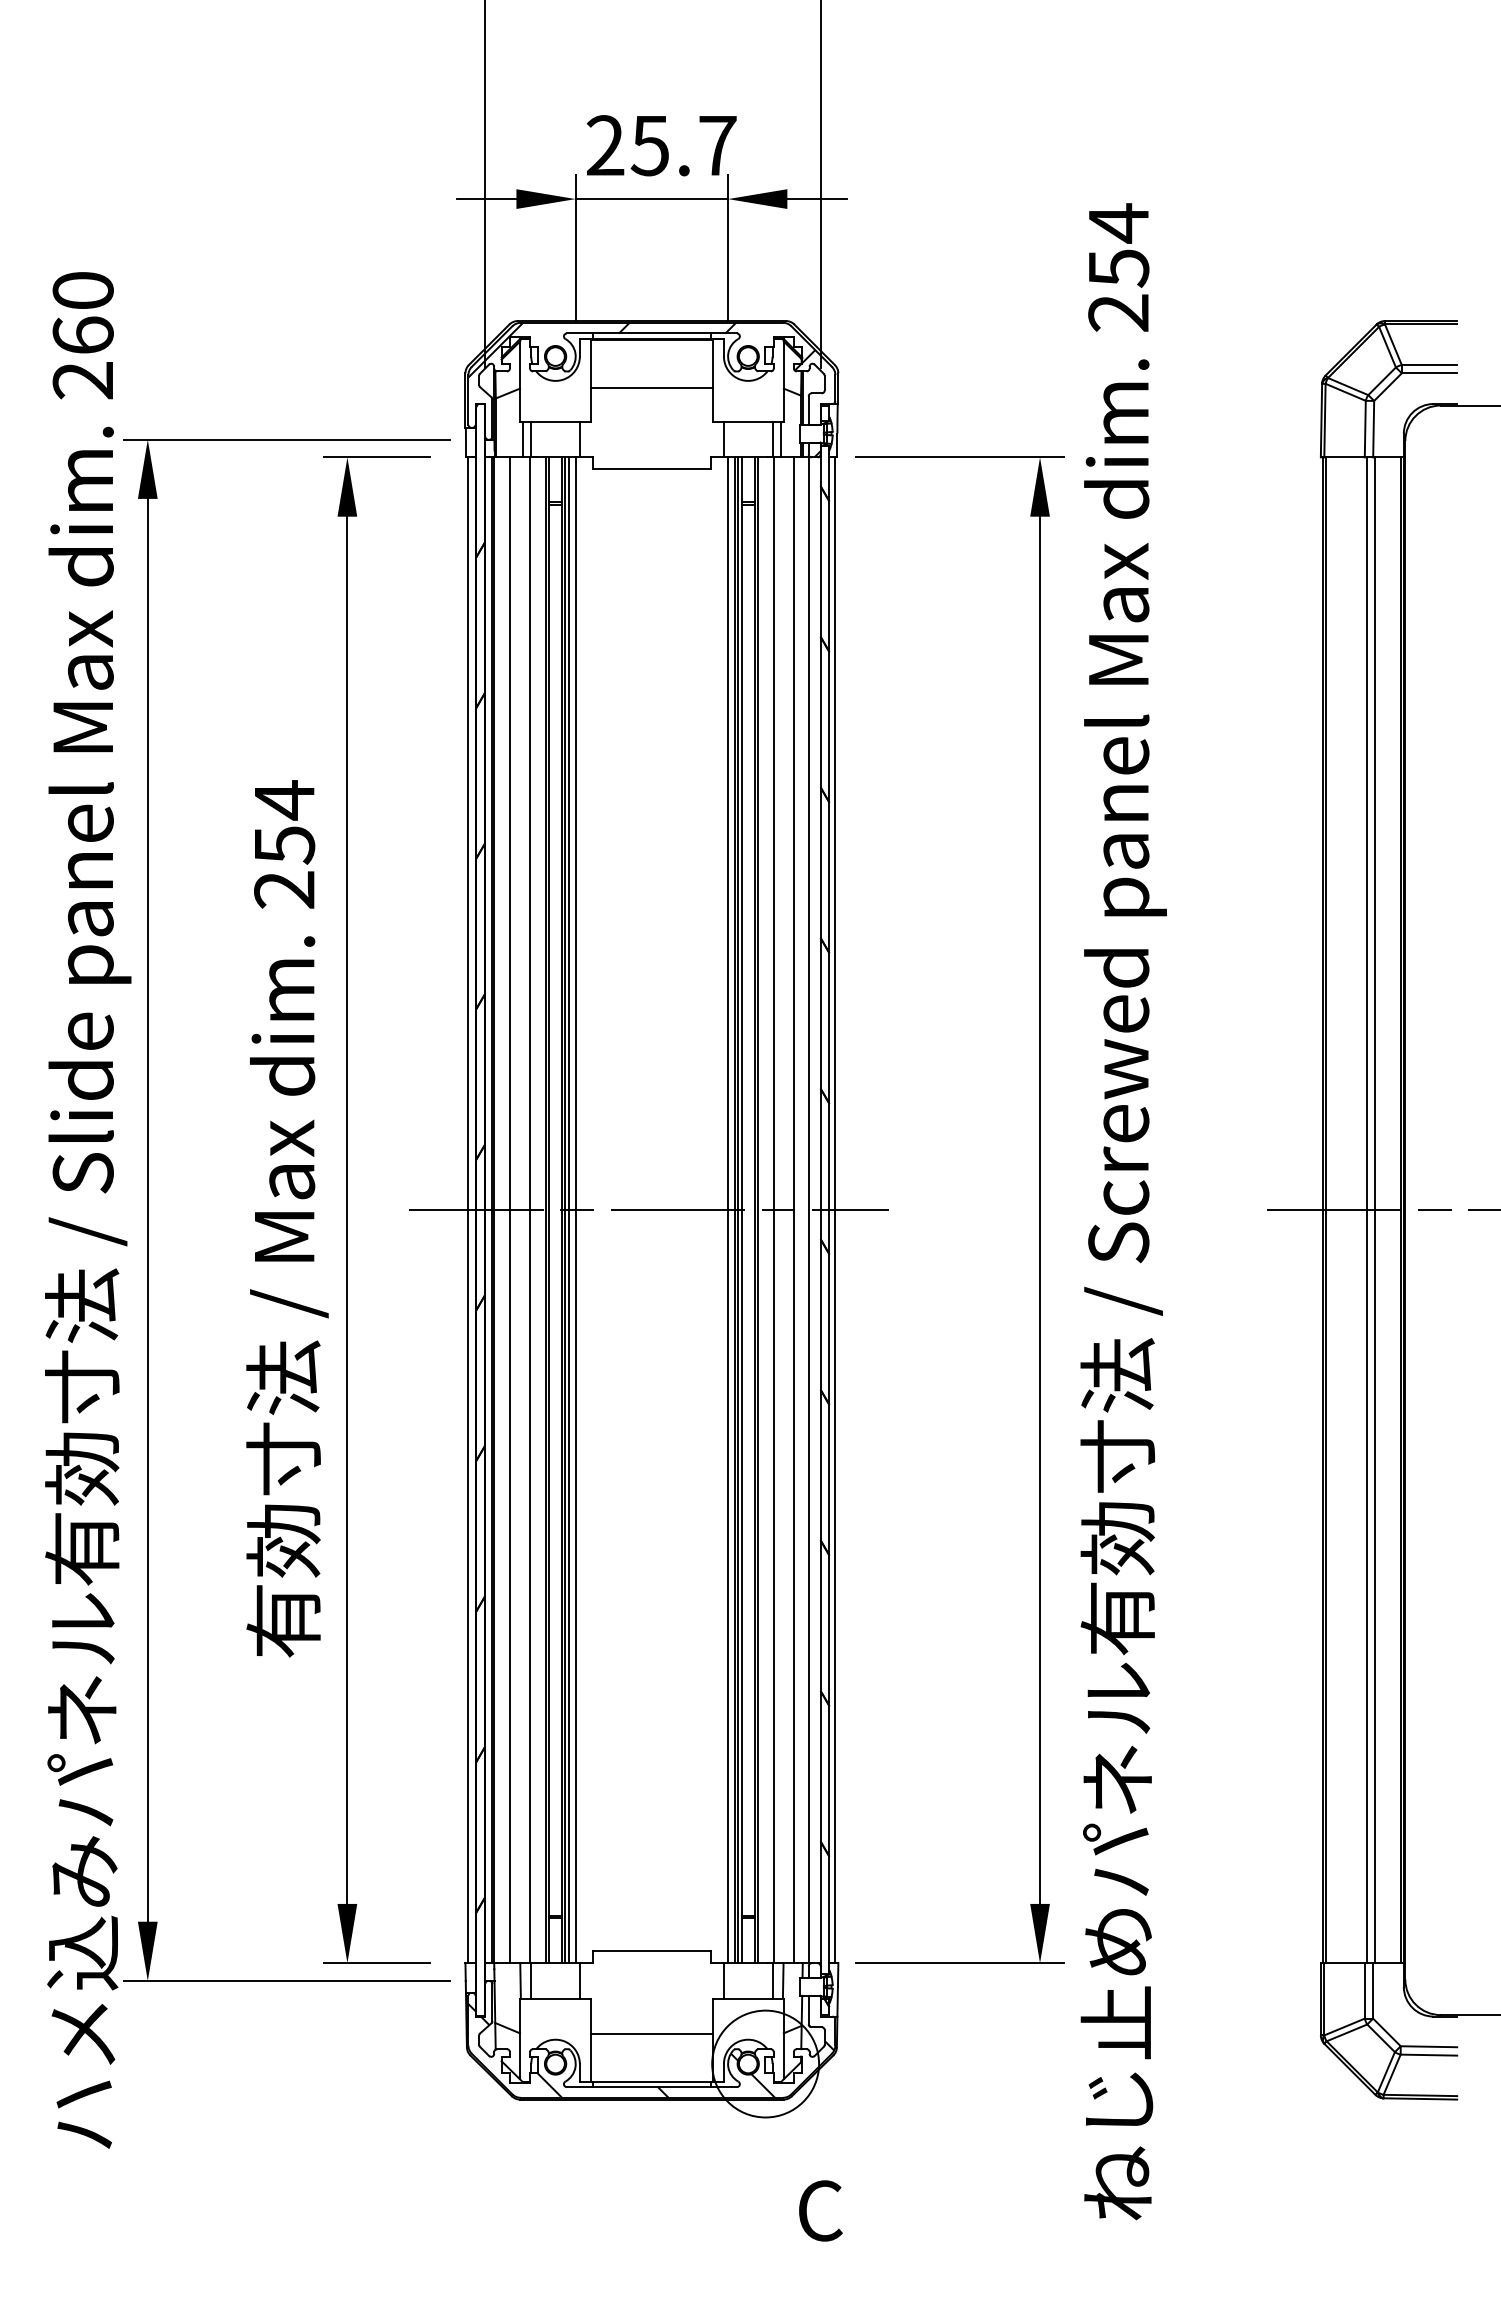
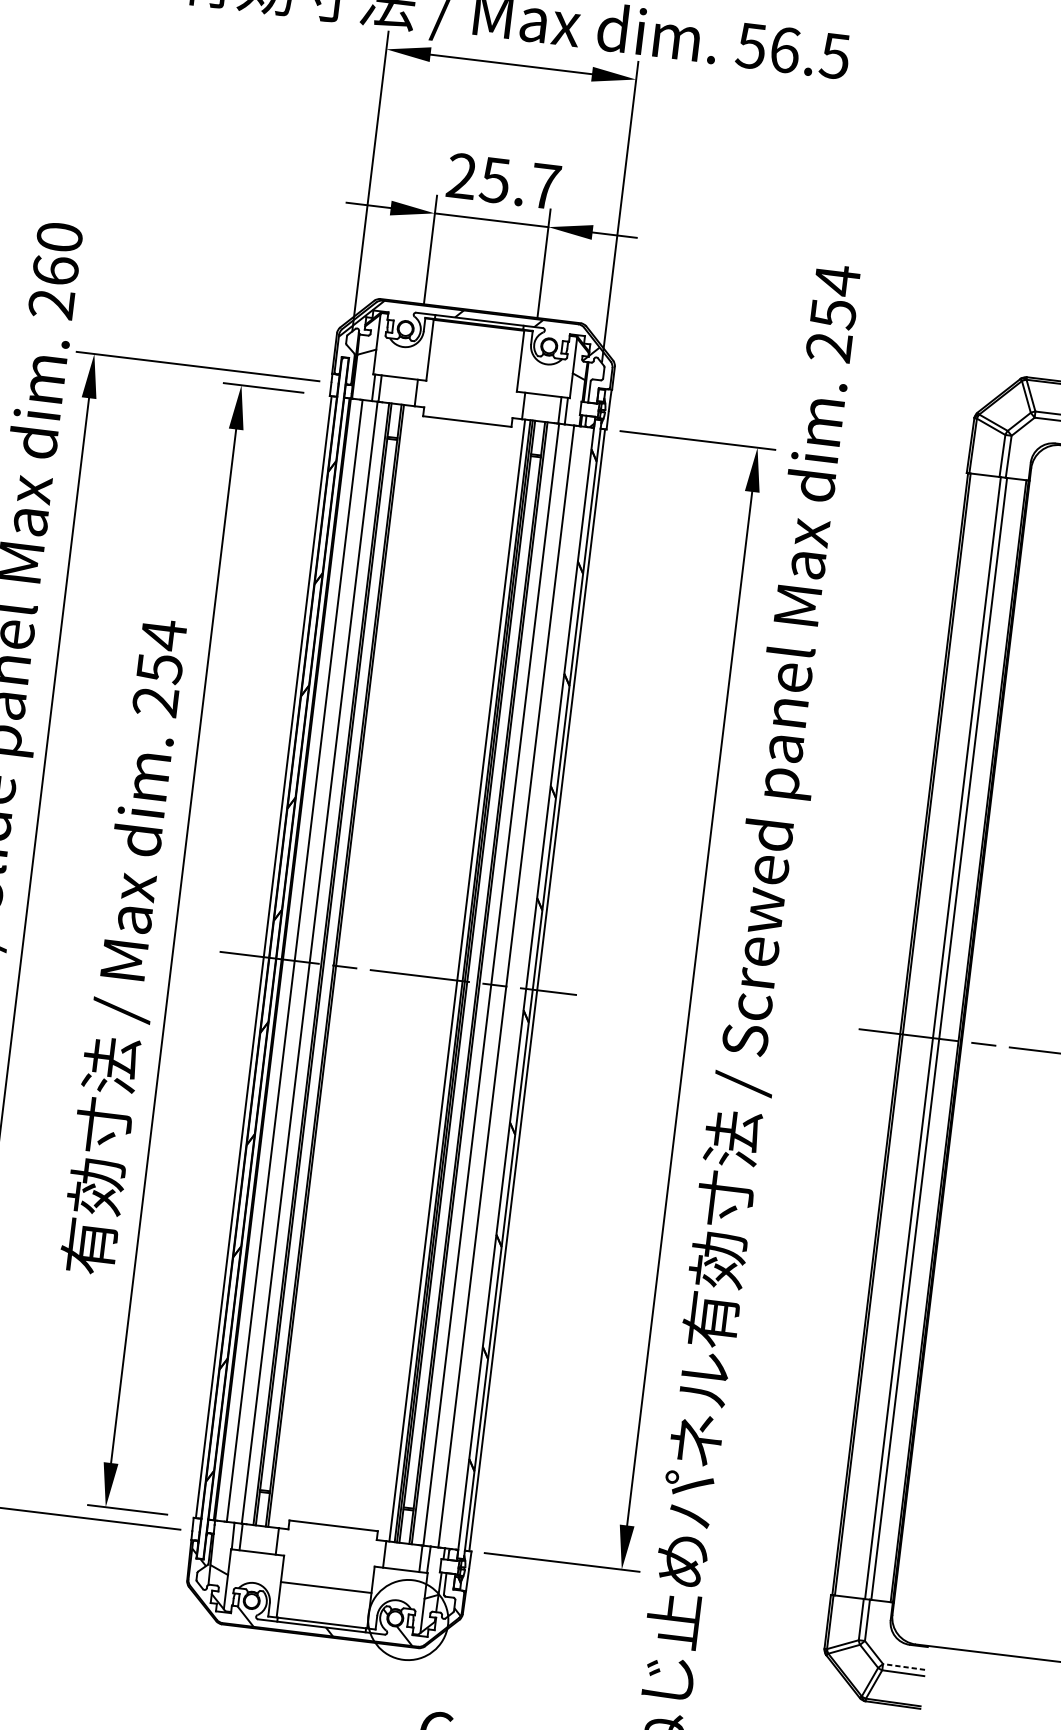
line: (651, 387) -> (474, 360), removed
line: (568, 1210) -> (338, 966), removed
line: (575, 1210) -> (343, 966), removed
line: (808, 1210) -> (517, 987), removed
line: (1428, 2046) -> (903, 1666), solid -> dashed

